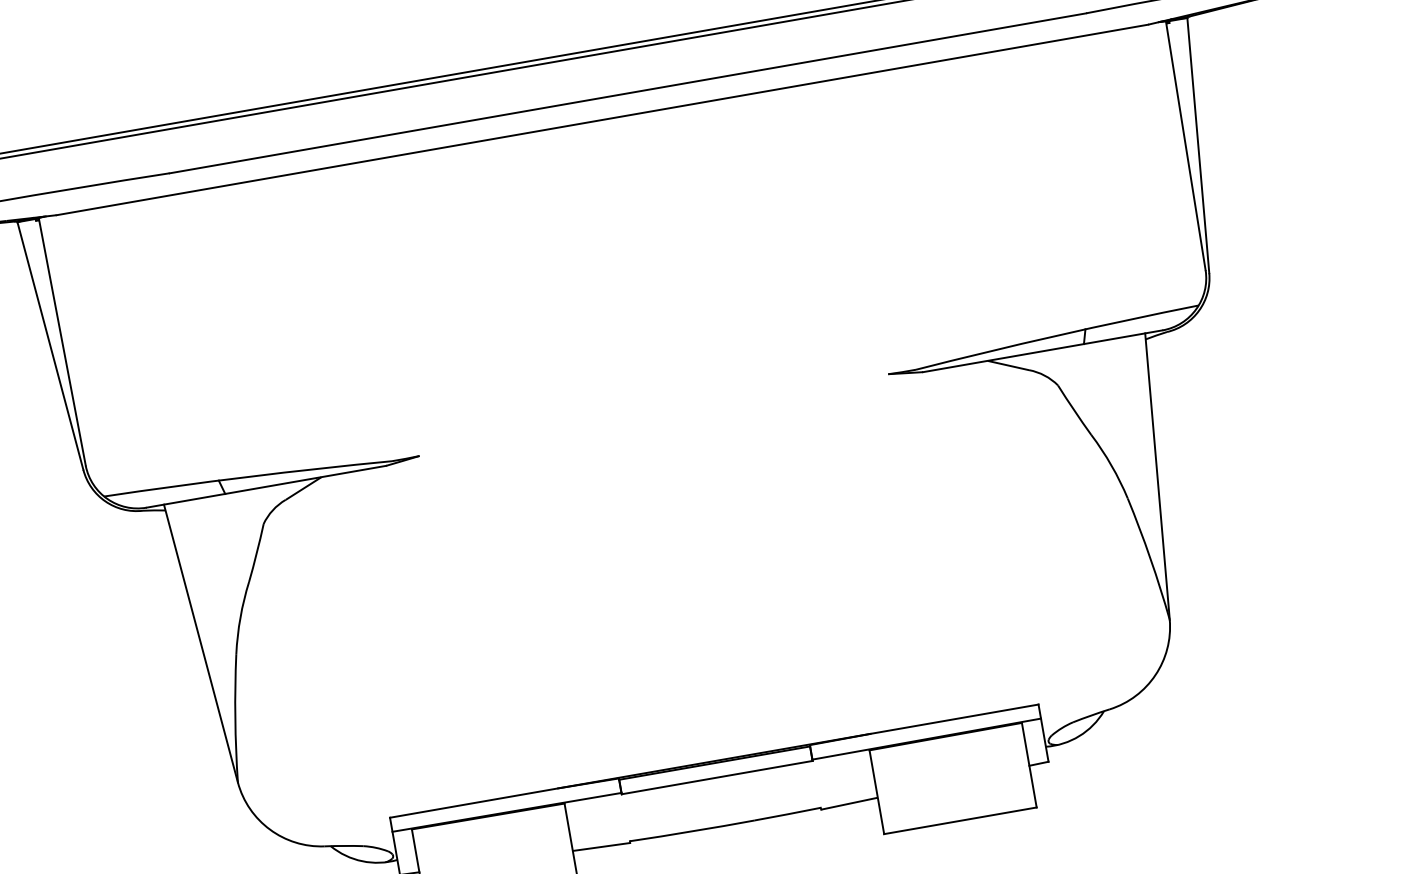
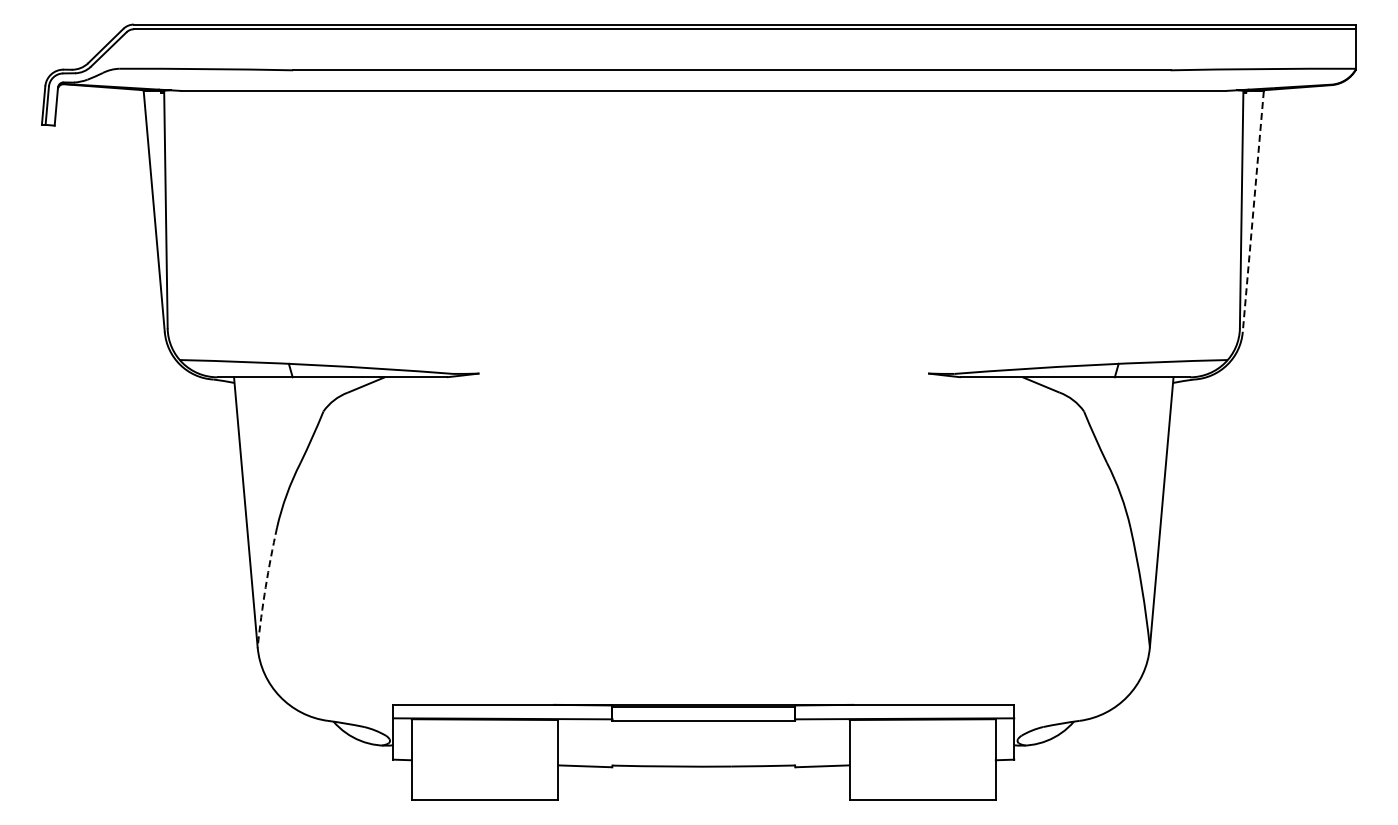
line: (1198, 145) -> (1253, 211), solid -> dashed
arc: (235, 718) -> (265, 587), solid -> dashed

